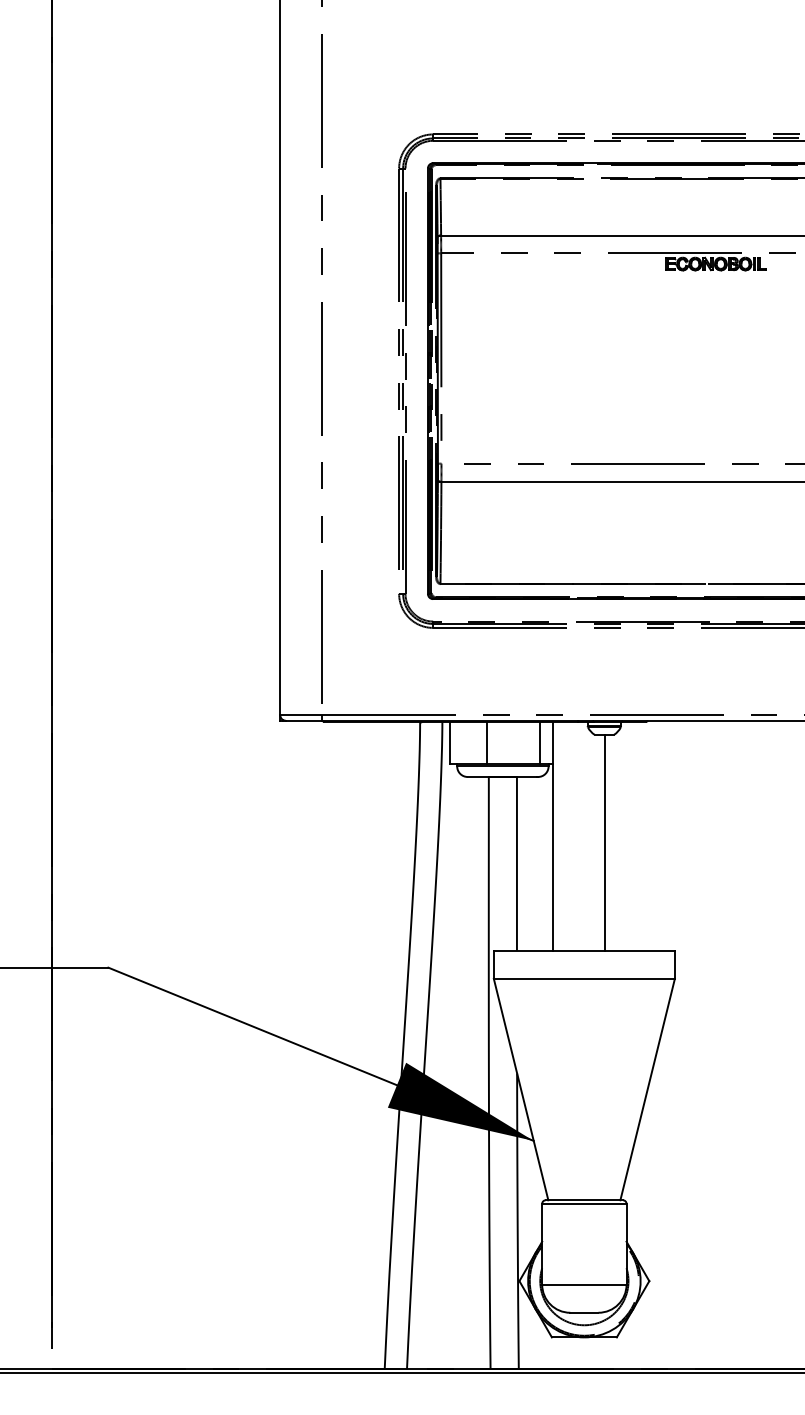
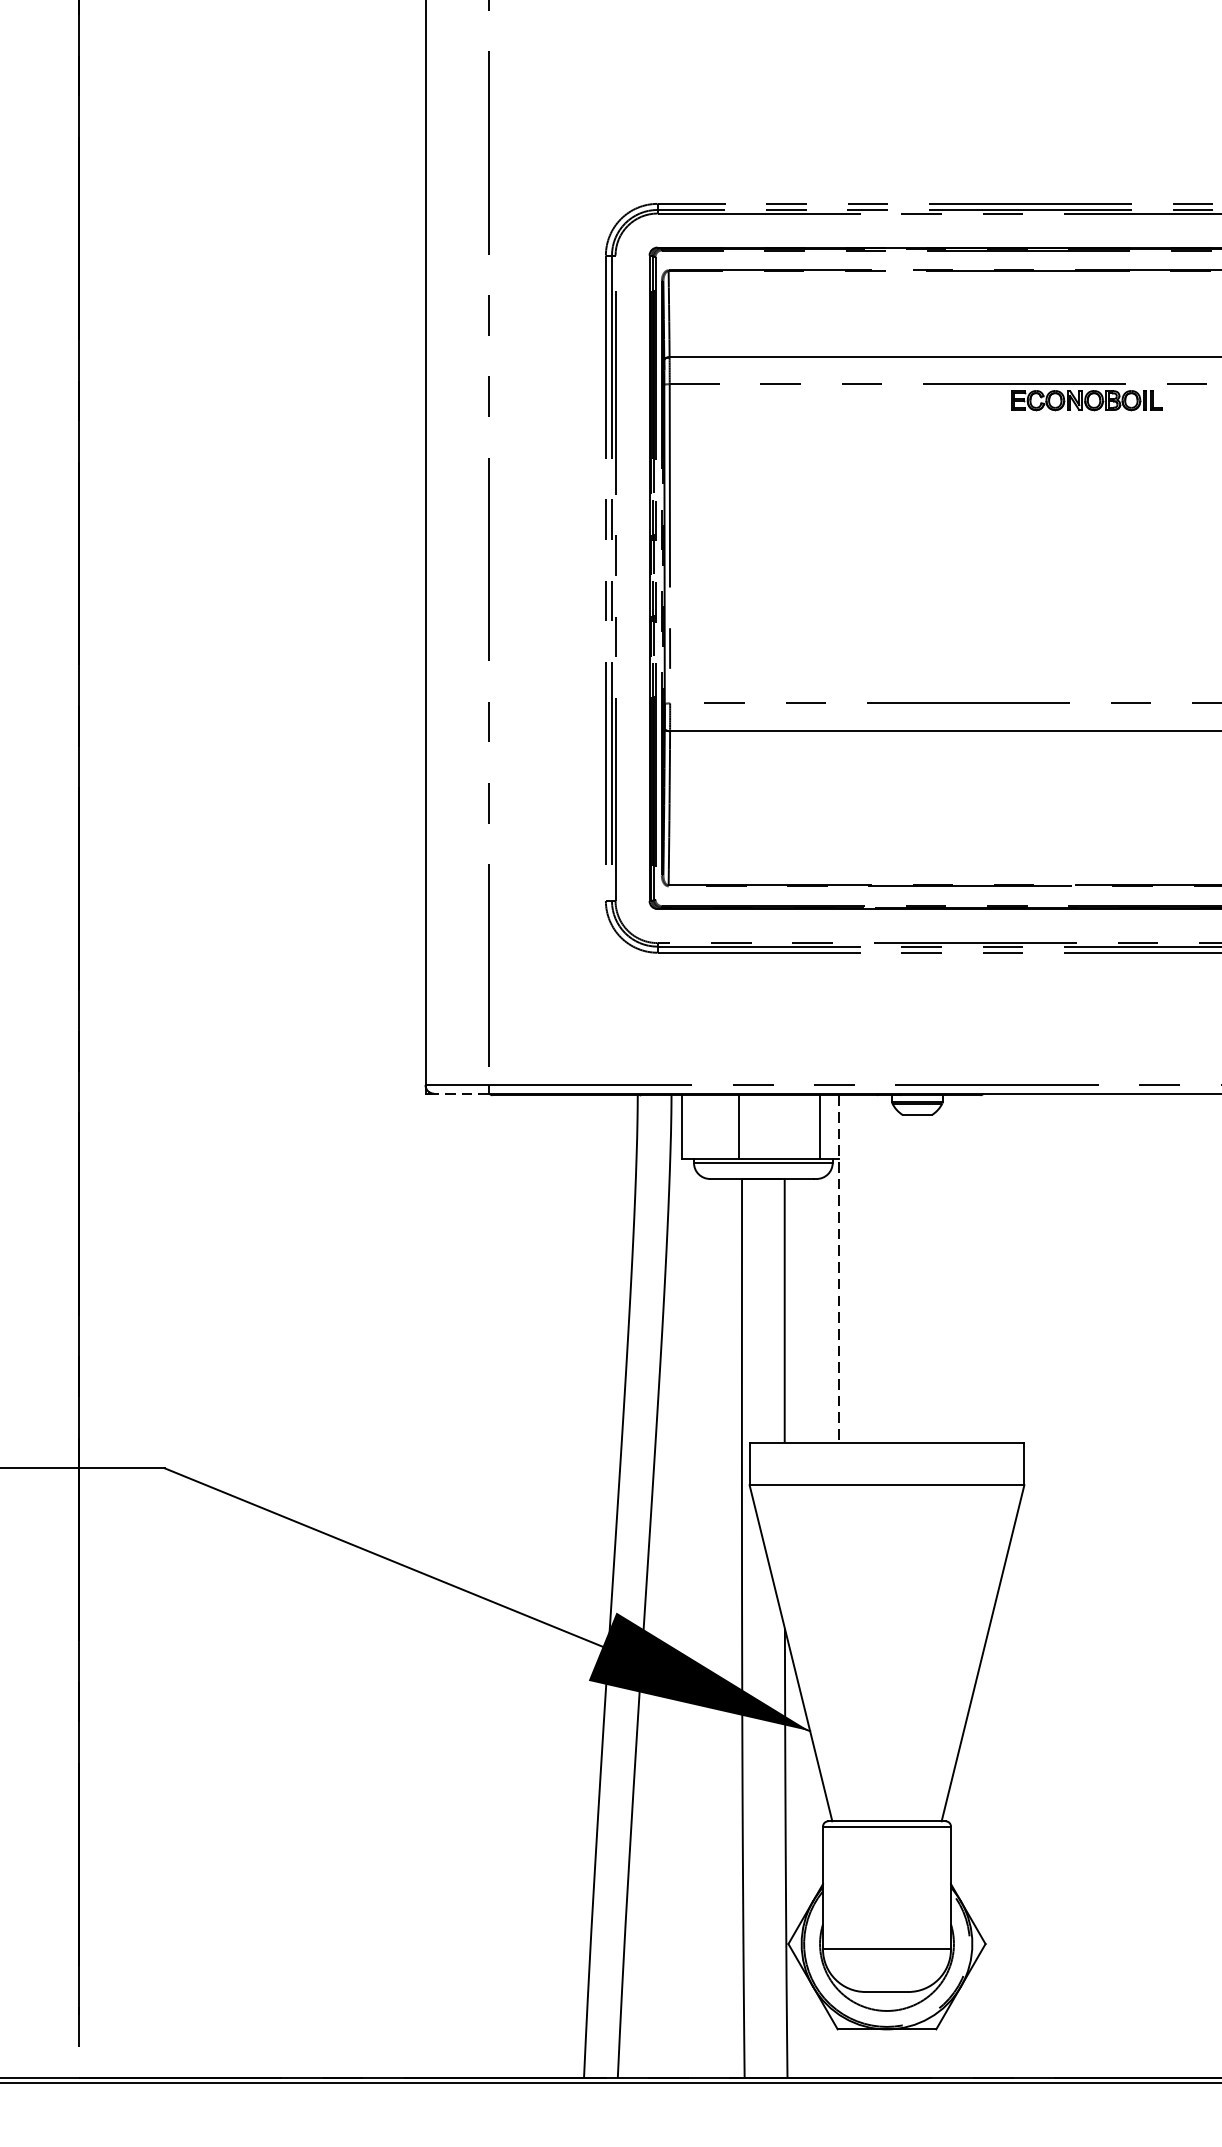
line: (303, 720) -> (460, 1093), solid -> dashed
line: (552, 836) -> (838, 1269), solid -> dashed
line: (605, 842) -> (919, 1278), removed

